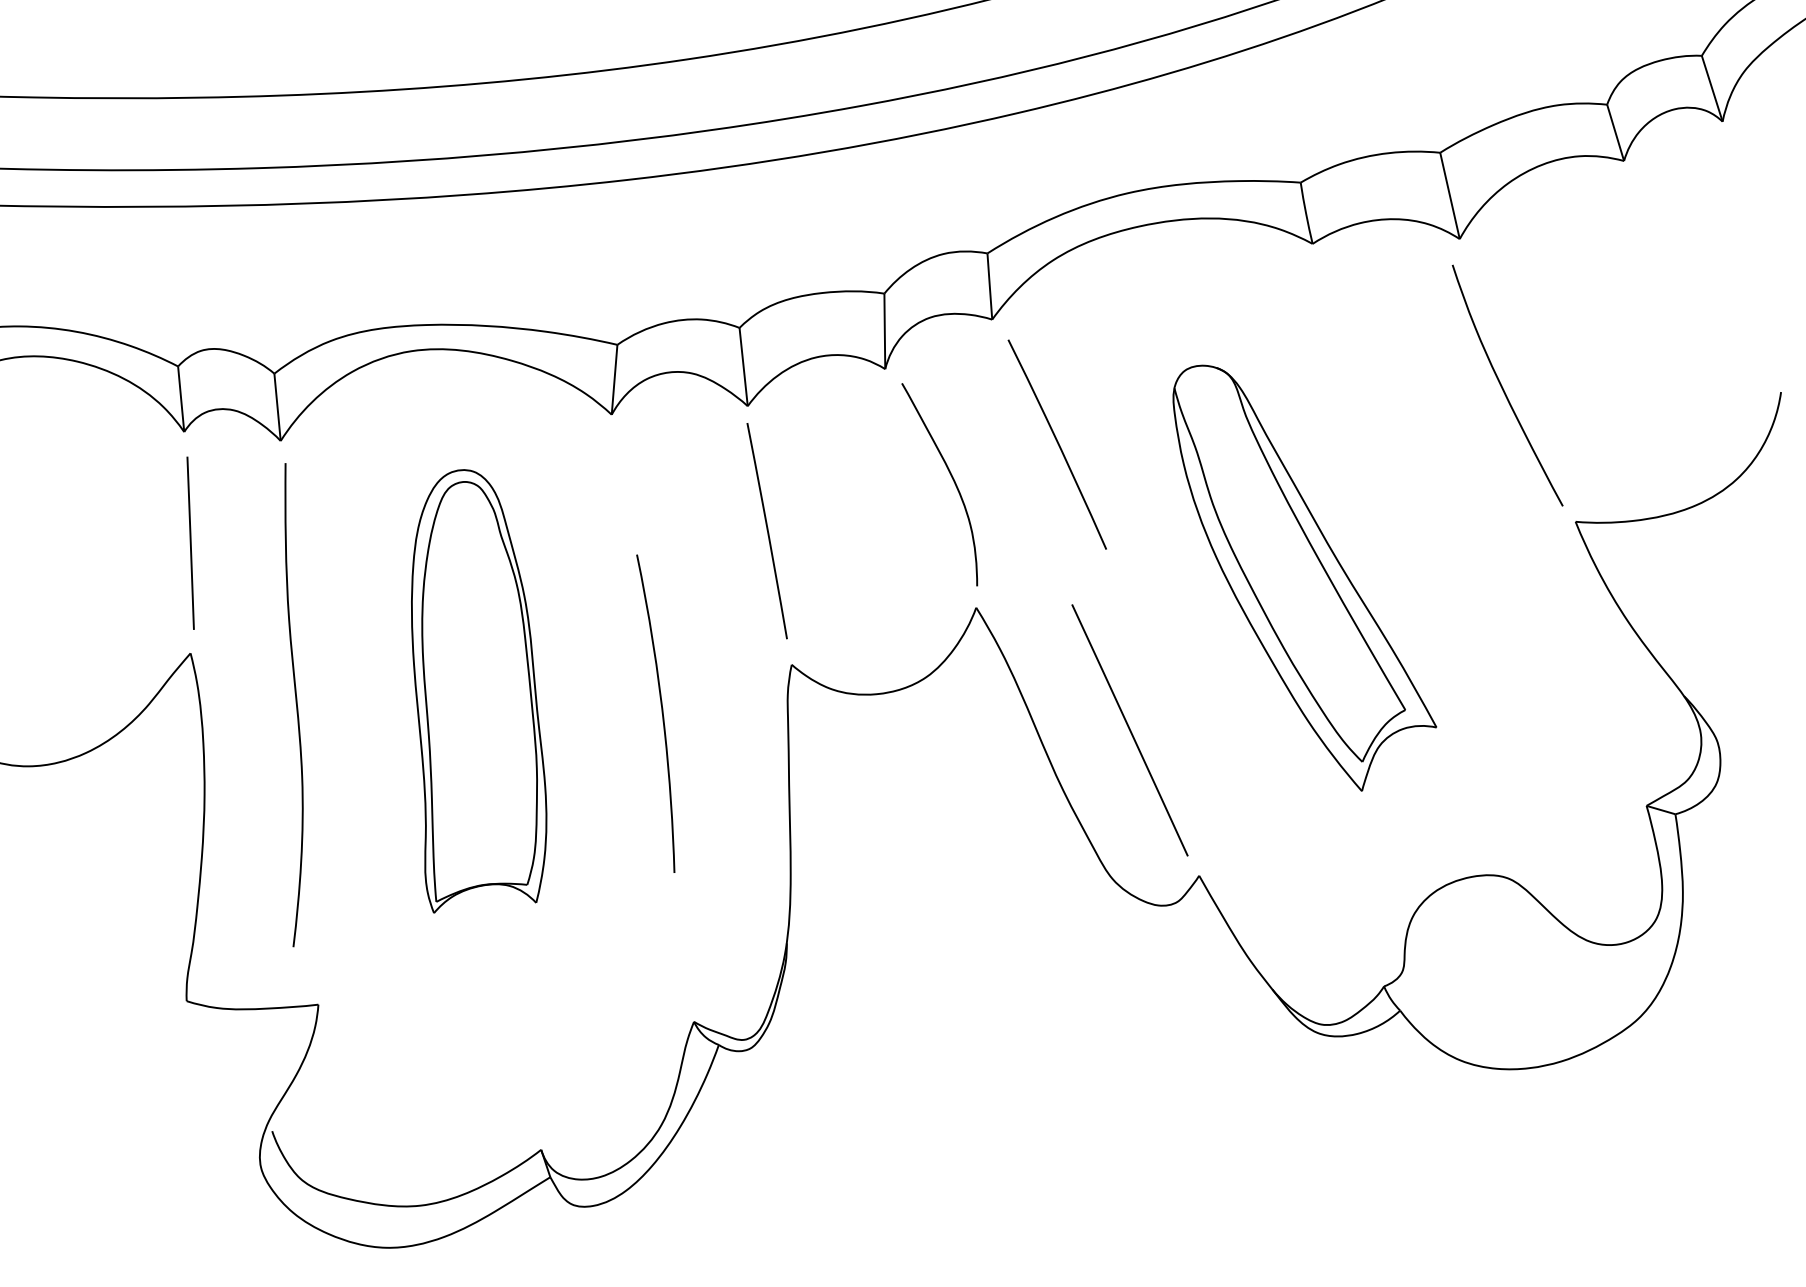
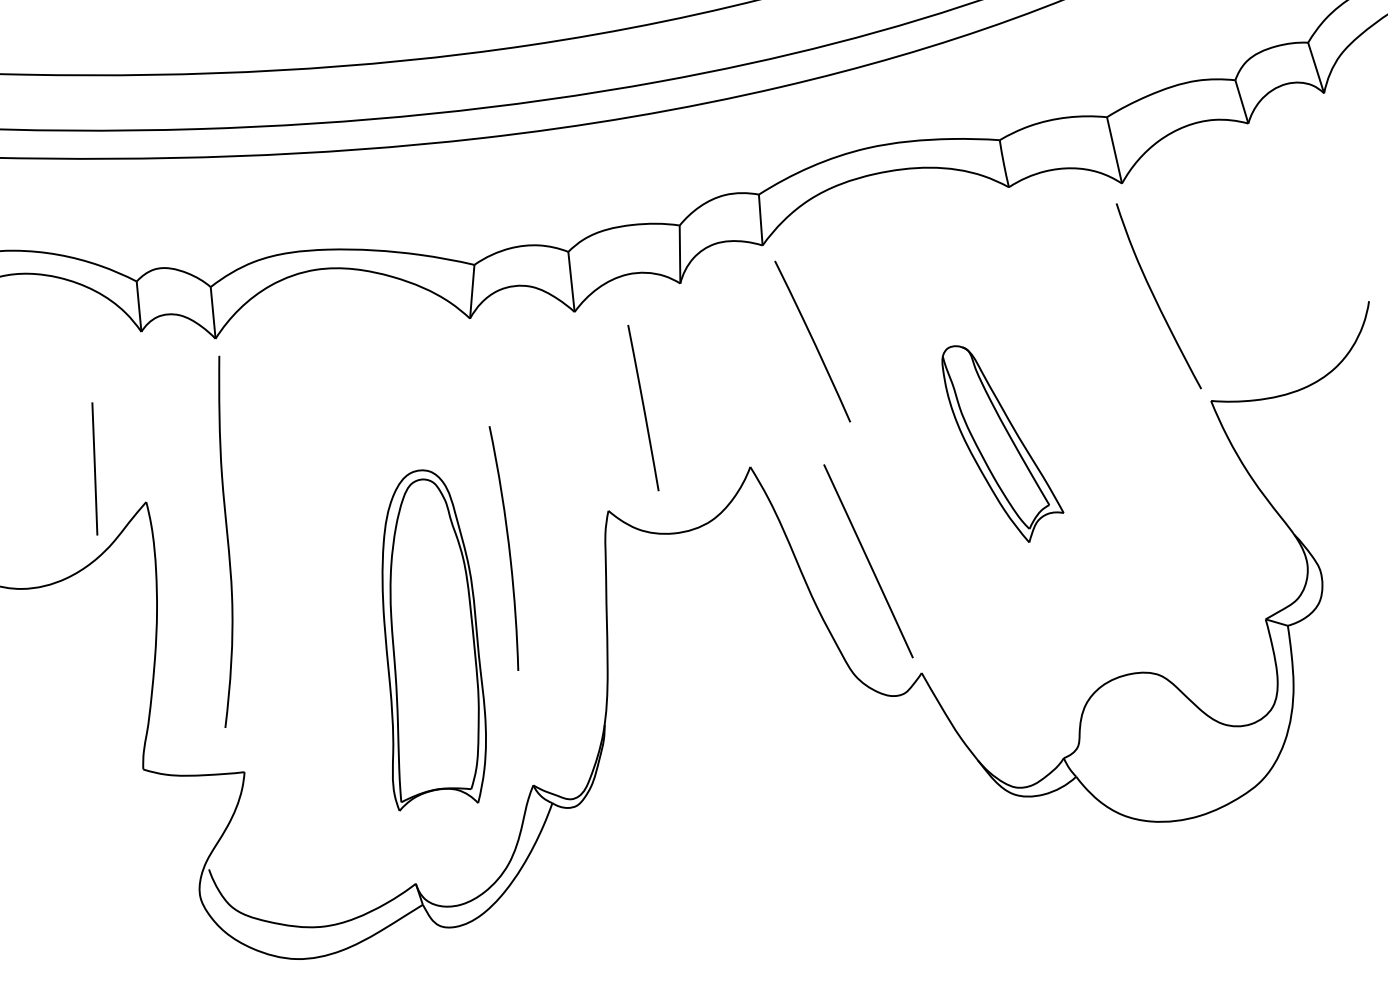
curve: (951, 477) -> (731, 366), removed
line: (766, 530) -> (642, 407), moved
line: (190, 542) -> (94, 468), moved
part: (1304, 577) -> (1002, 443), size x0.6
part: (479, 691) -> (434, 640), moved

